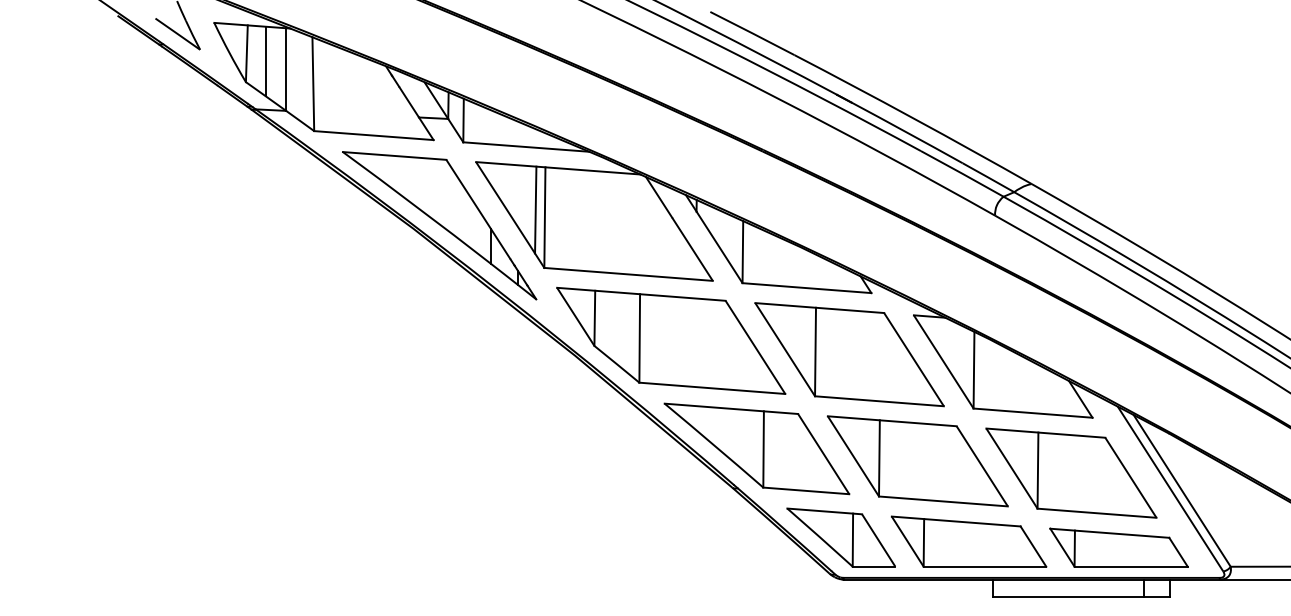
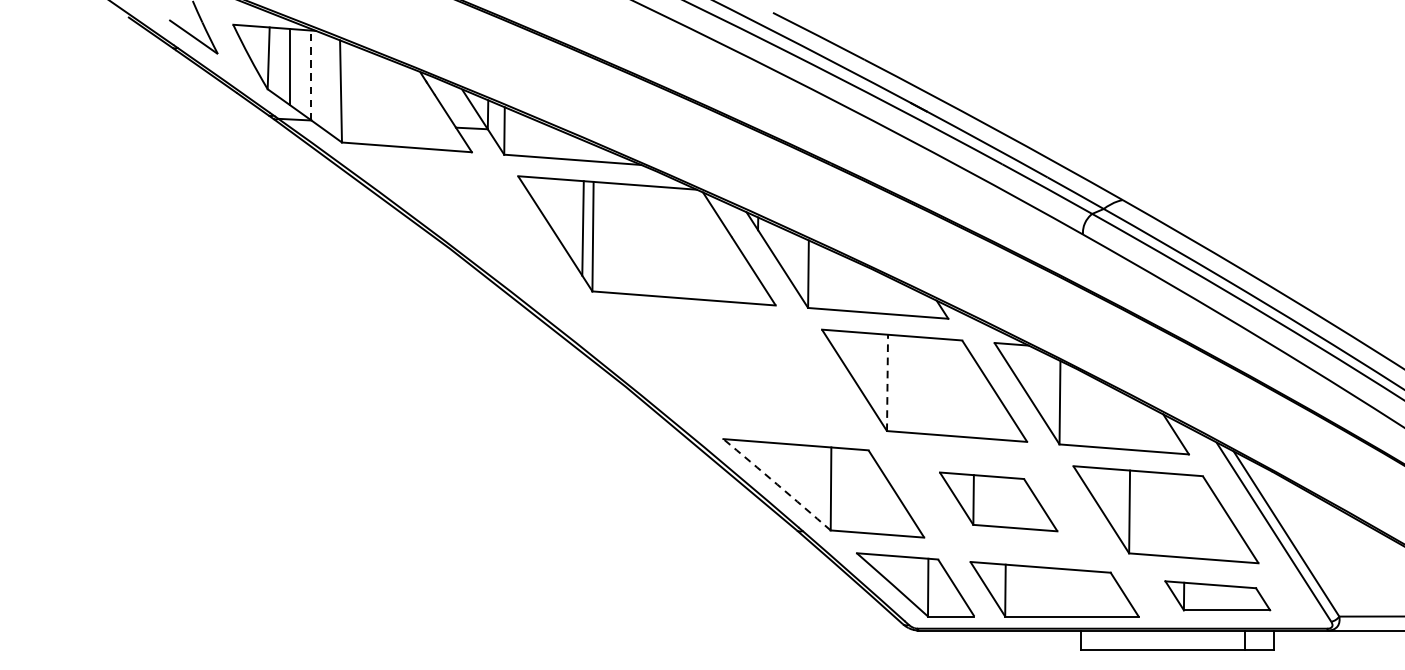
line: (286, 69) -> (311, 75), solid -> dashed
part: (439, 225) -> (478, 245), removed
part: (671, 340) -> (730, 370), removed
line: (815, 351) -> (887, 382), solid -> dashed
arc: (714, 445) -> (777, 484), solid -> dashed
part: (917, 461) -> (998, 502), size x0.6
part: (1118, 547) -> (1217, 595), size x0.7

